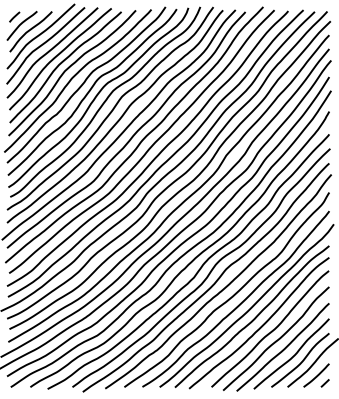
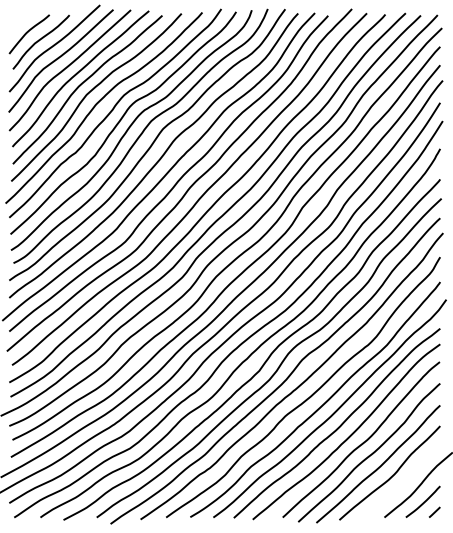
line: (14, 17) -> (19, 22), removed
curve: (301, 361) -> (403, 482), removed

